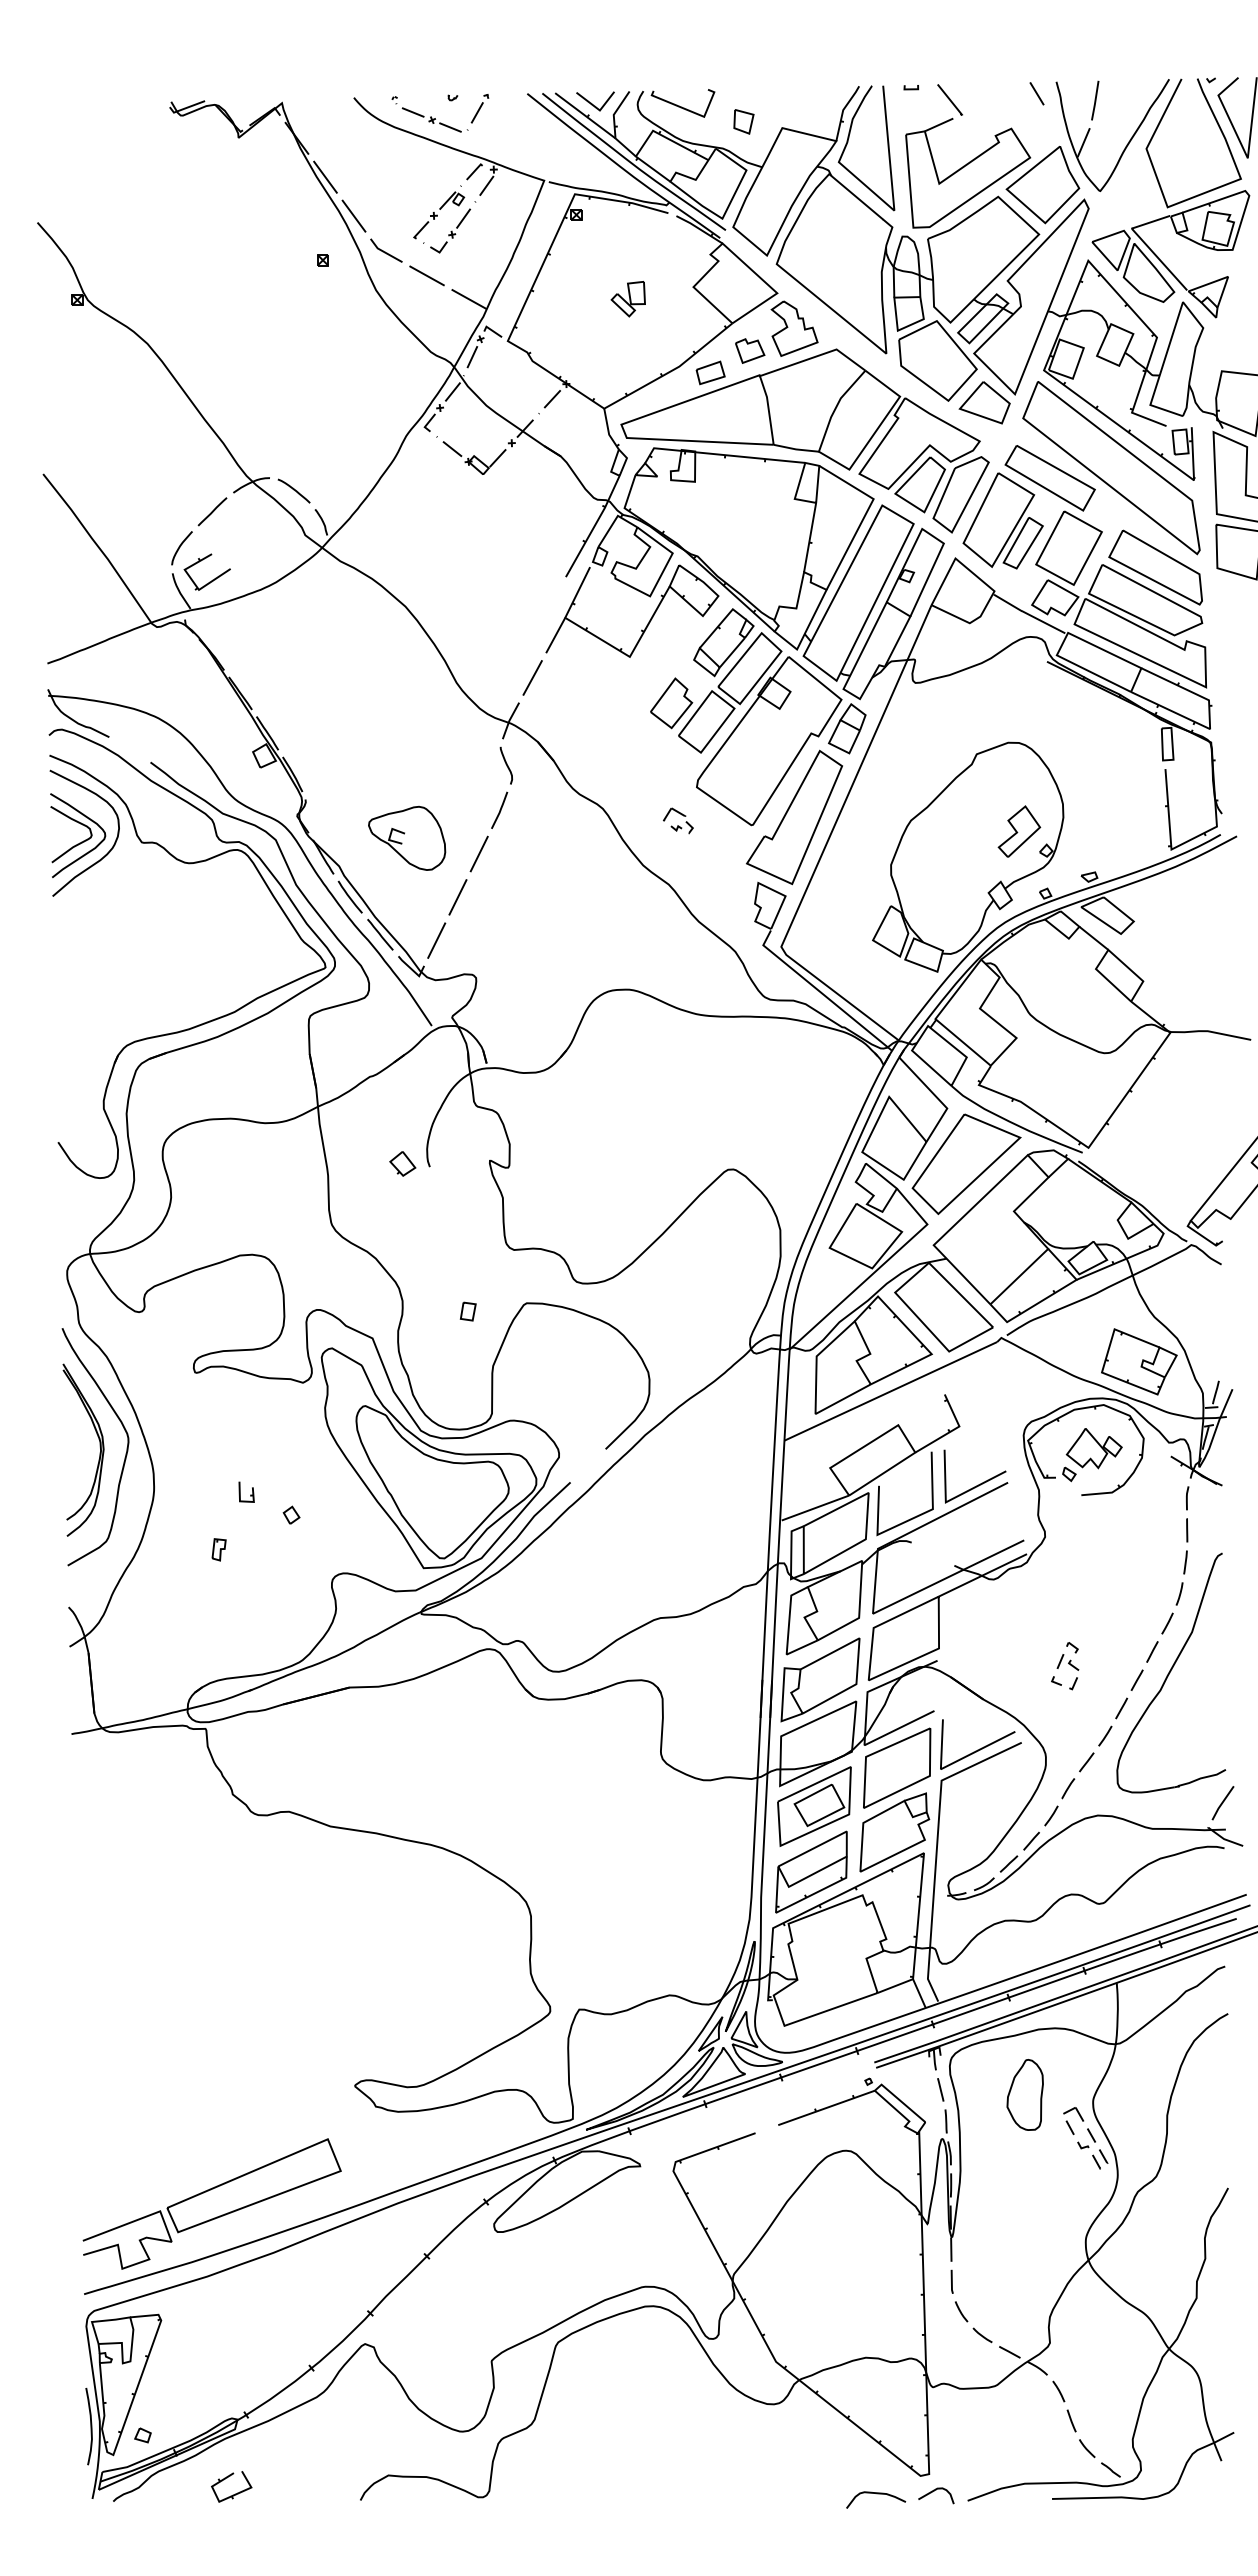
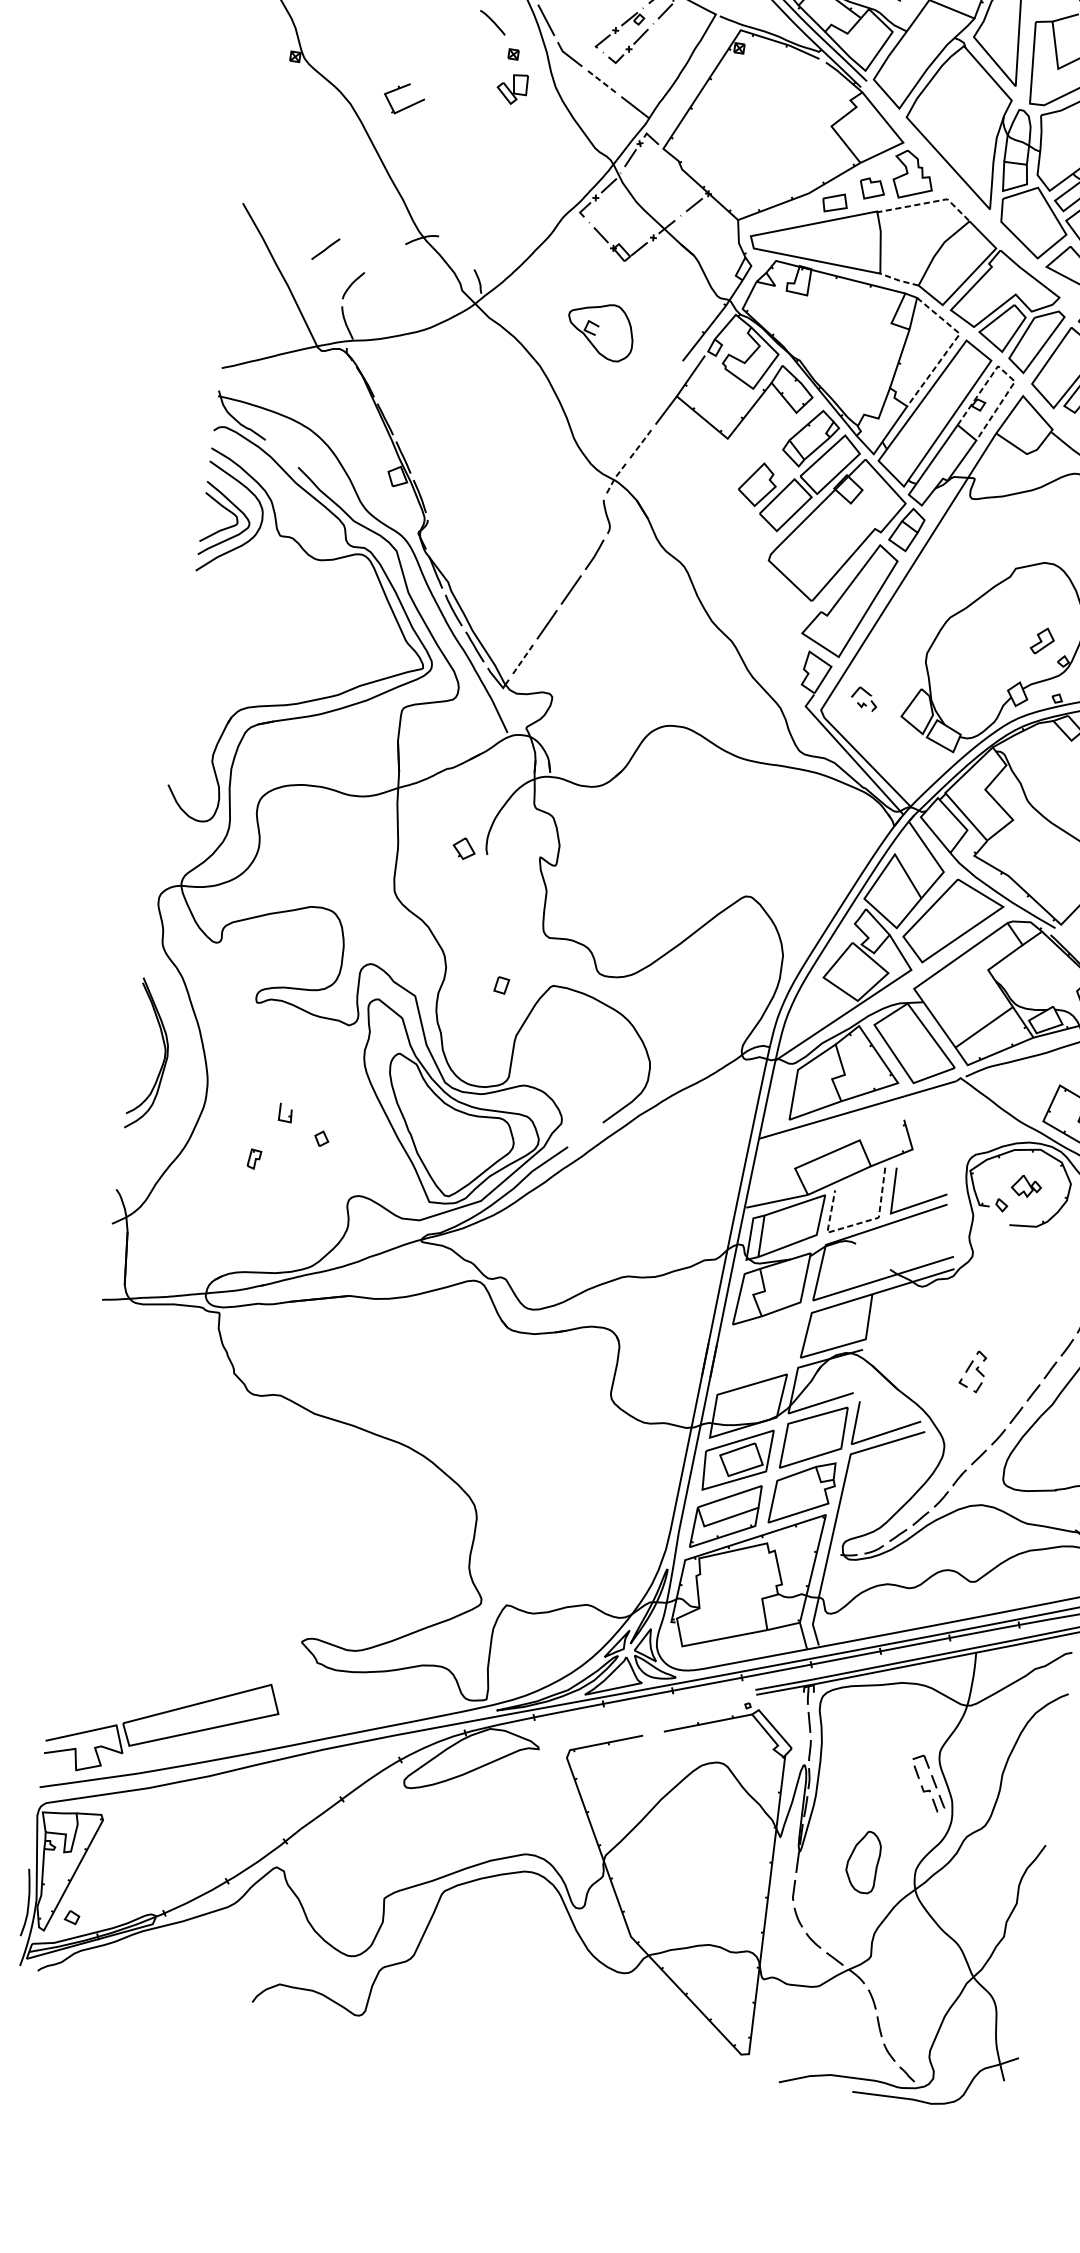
line: (426, 275) -> (601, 81), solid -> dashed
part: (627, 299) -> (511, 88), moved
line: (814, 357) -> (927, 203), solid -> dashed
line: (796, 449) -> (899, 280), solid -> dashed
curve: (293, 490) -> (492, 22), moved
line: (212, 511) -> (325, 248), moved
line: (864, 515) -> (949, 346), solid -> dashed
line: (932, 536) -> (1006, 374), solid -> dashed
part: (212, 579) -> (407, 106), moved
line: (532, 677) -> (640, 443), solid -> dashed
line: (509, 720) -> (615, 478), solid -> dashed
part: (678, 820) -> (864, 698), moved
part: (1019, 831) -> (1042, 641), size x0.6
part: (407, 837) -> (600, 330), moved
line: (436, 941) -> (522, 660), solid -> dashed
part: (1093, 1448) -> (1026, 1186), size x0.6
curve: (125, 1453) -> (185, 1063), removed
line: (908, 1520) -> (856, 1224), solid -> dashed
part: (820, 1679) -> (758, 1350), removed
part: (1024, 2094) -> (862, 1861), moved
curve: (934, 2491) -> (751, 2069), removed
part: (235, 2493) -> (144, 1979), removed
curve: (876, 2494) -> (700, 2064), removed

